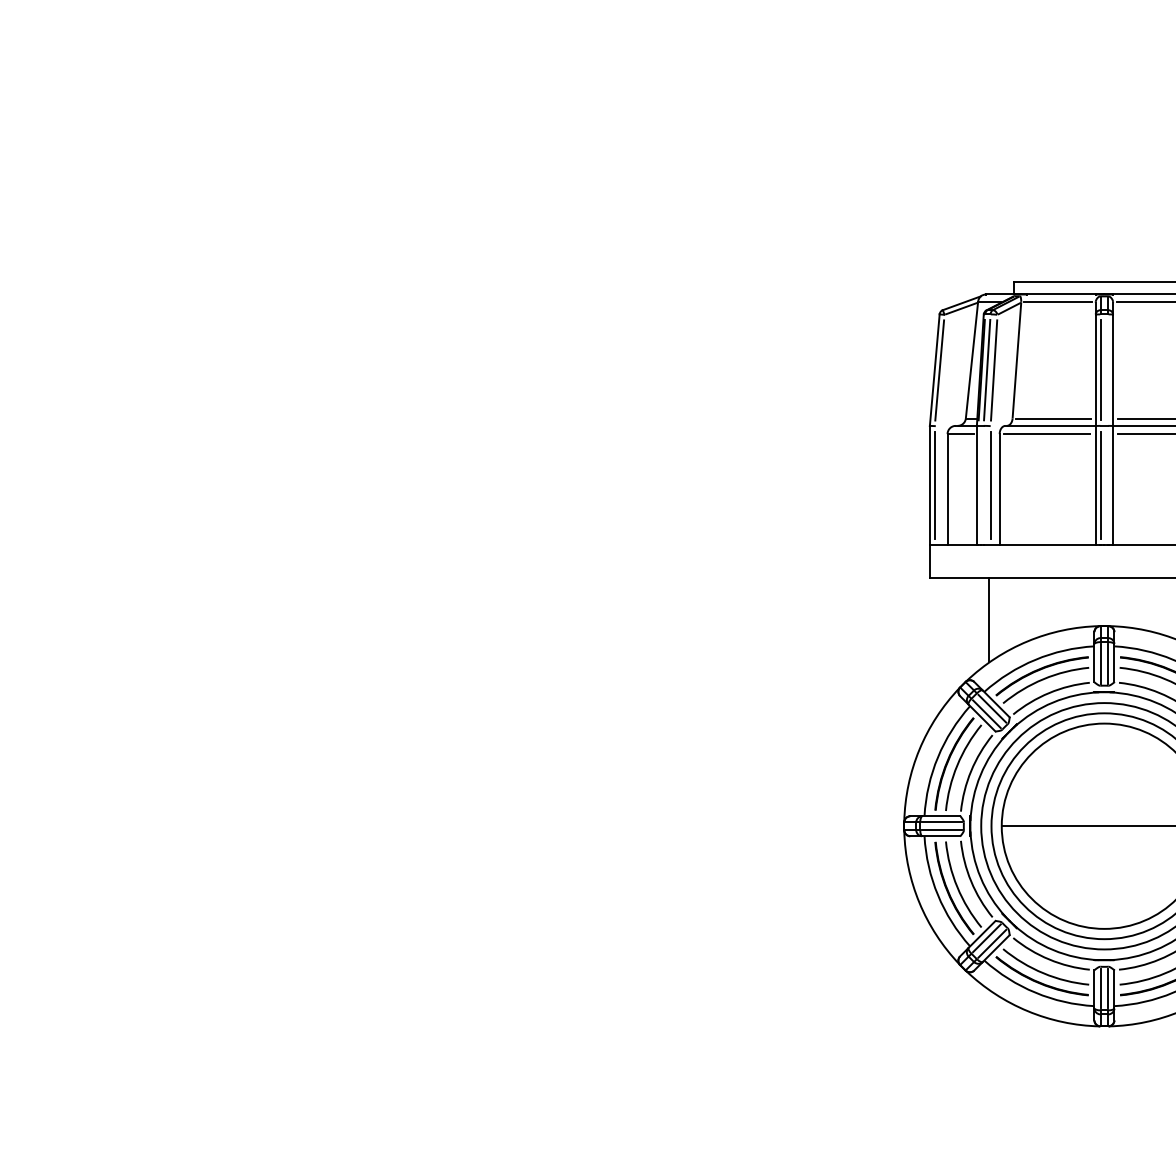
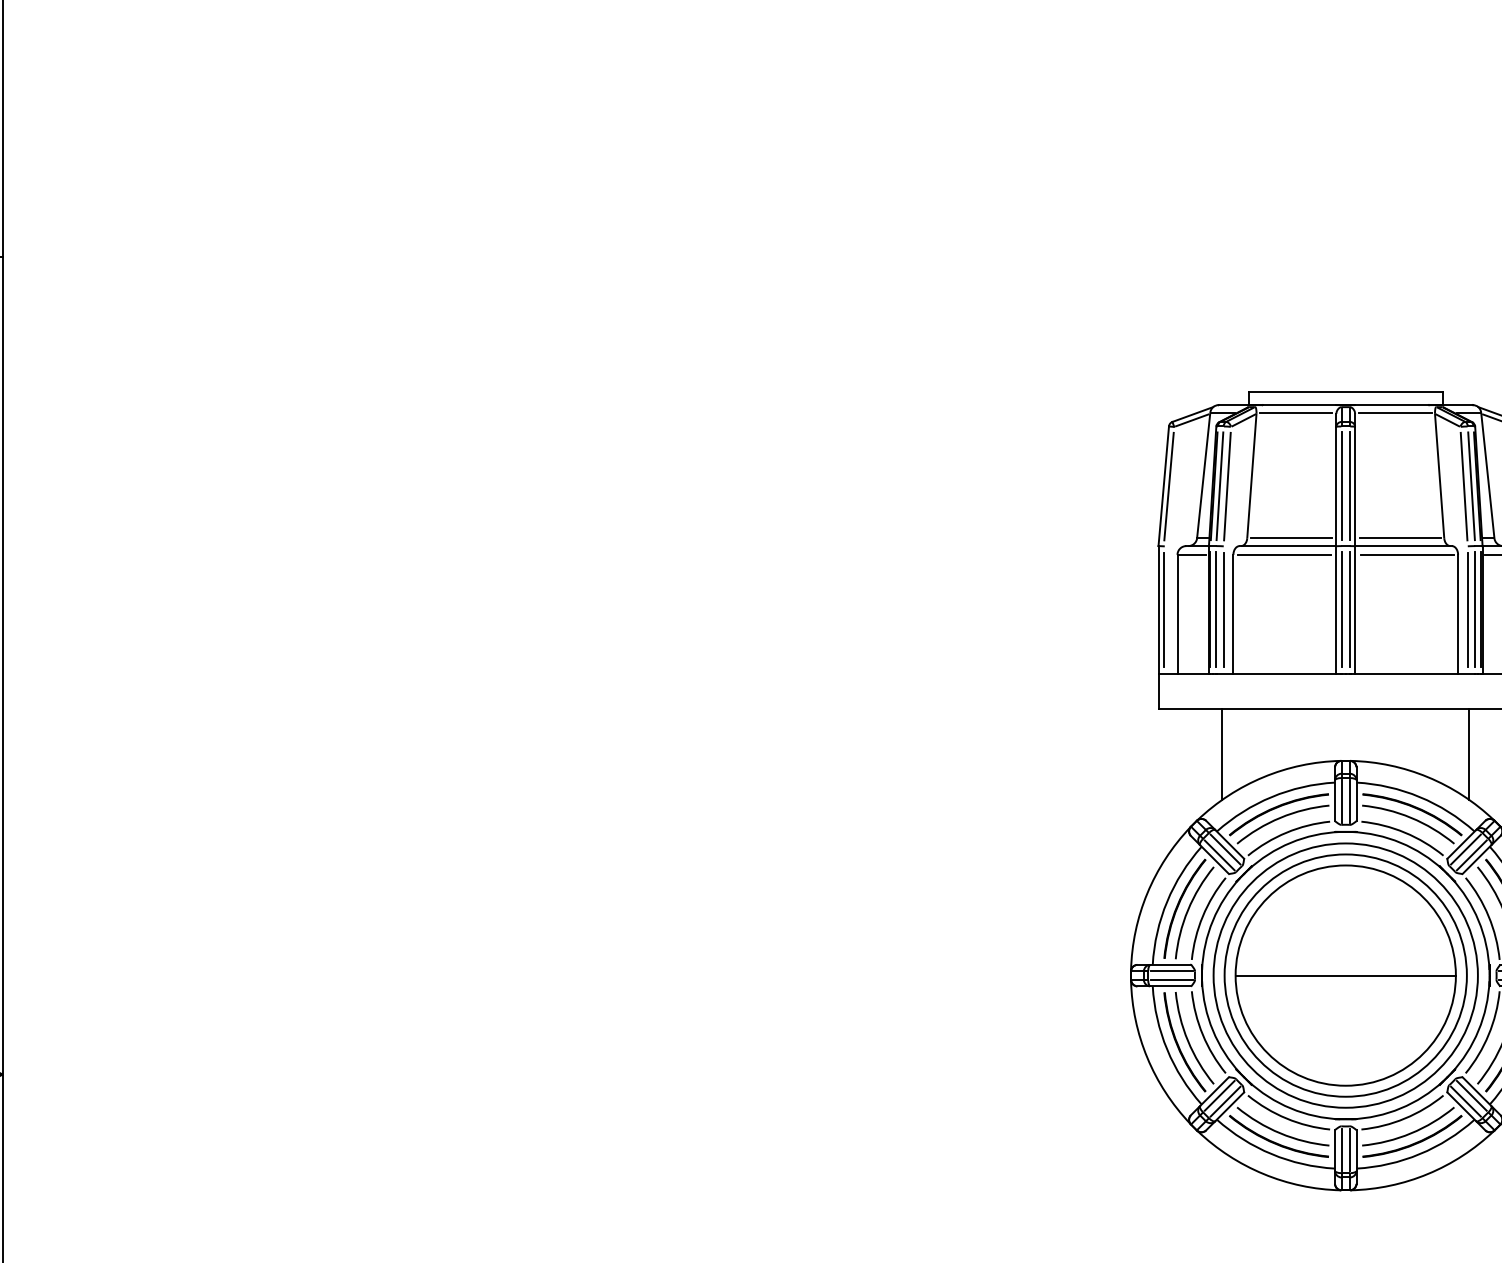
line: (1107, 370) -> (1349, 486), added
line: (978, 485) -> (1210, 609), added
line: (983, 485) -> (1216, 609), added
line: (1107, 485) -> (1349, 609), added

